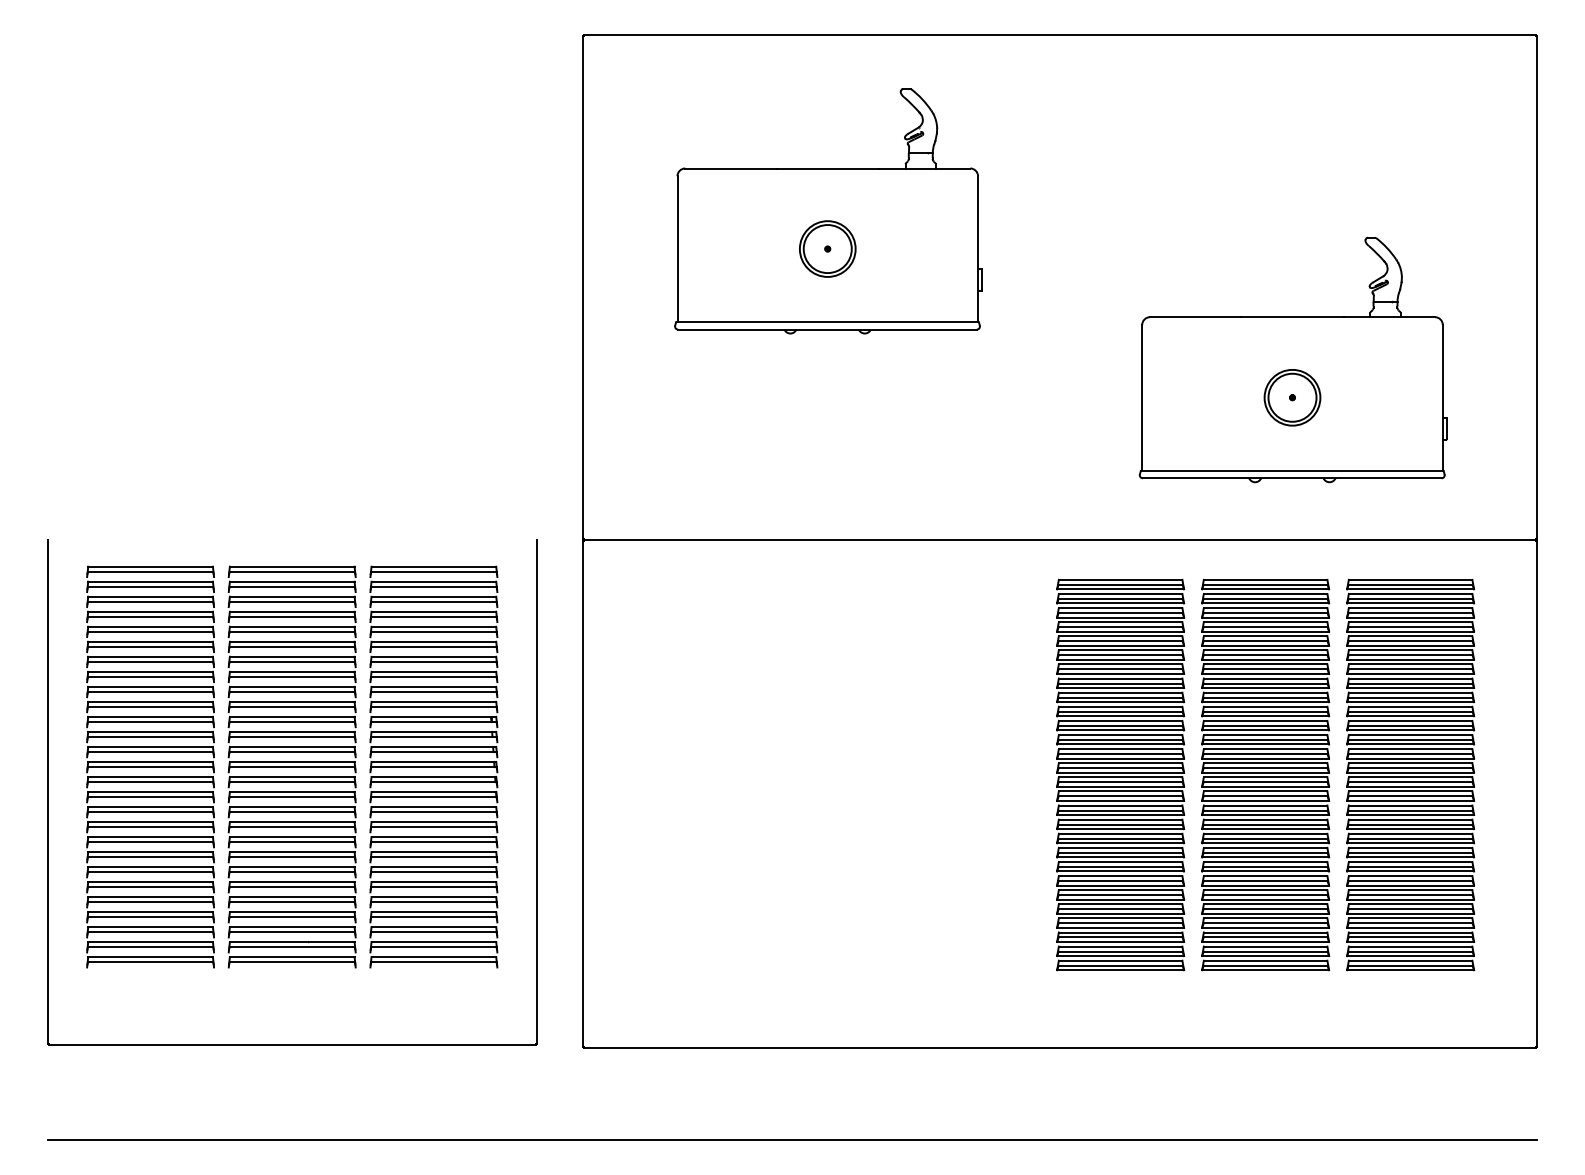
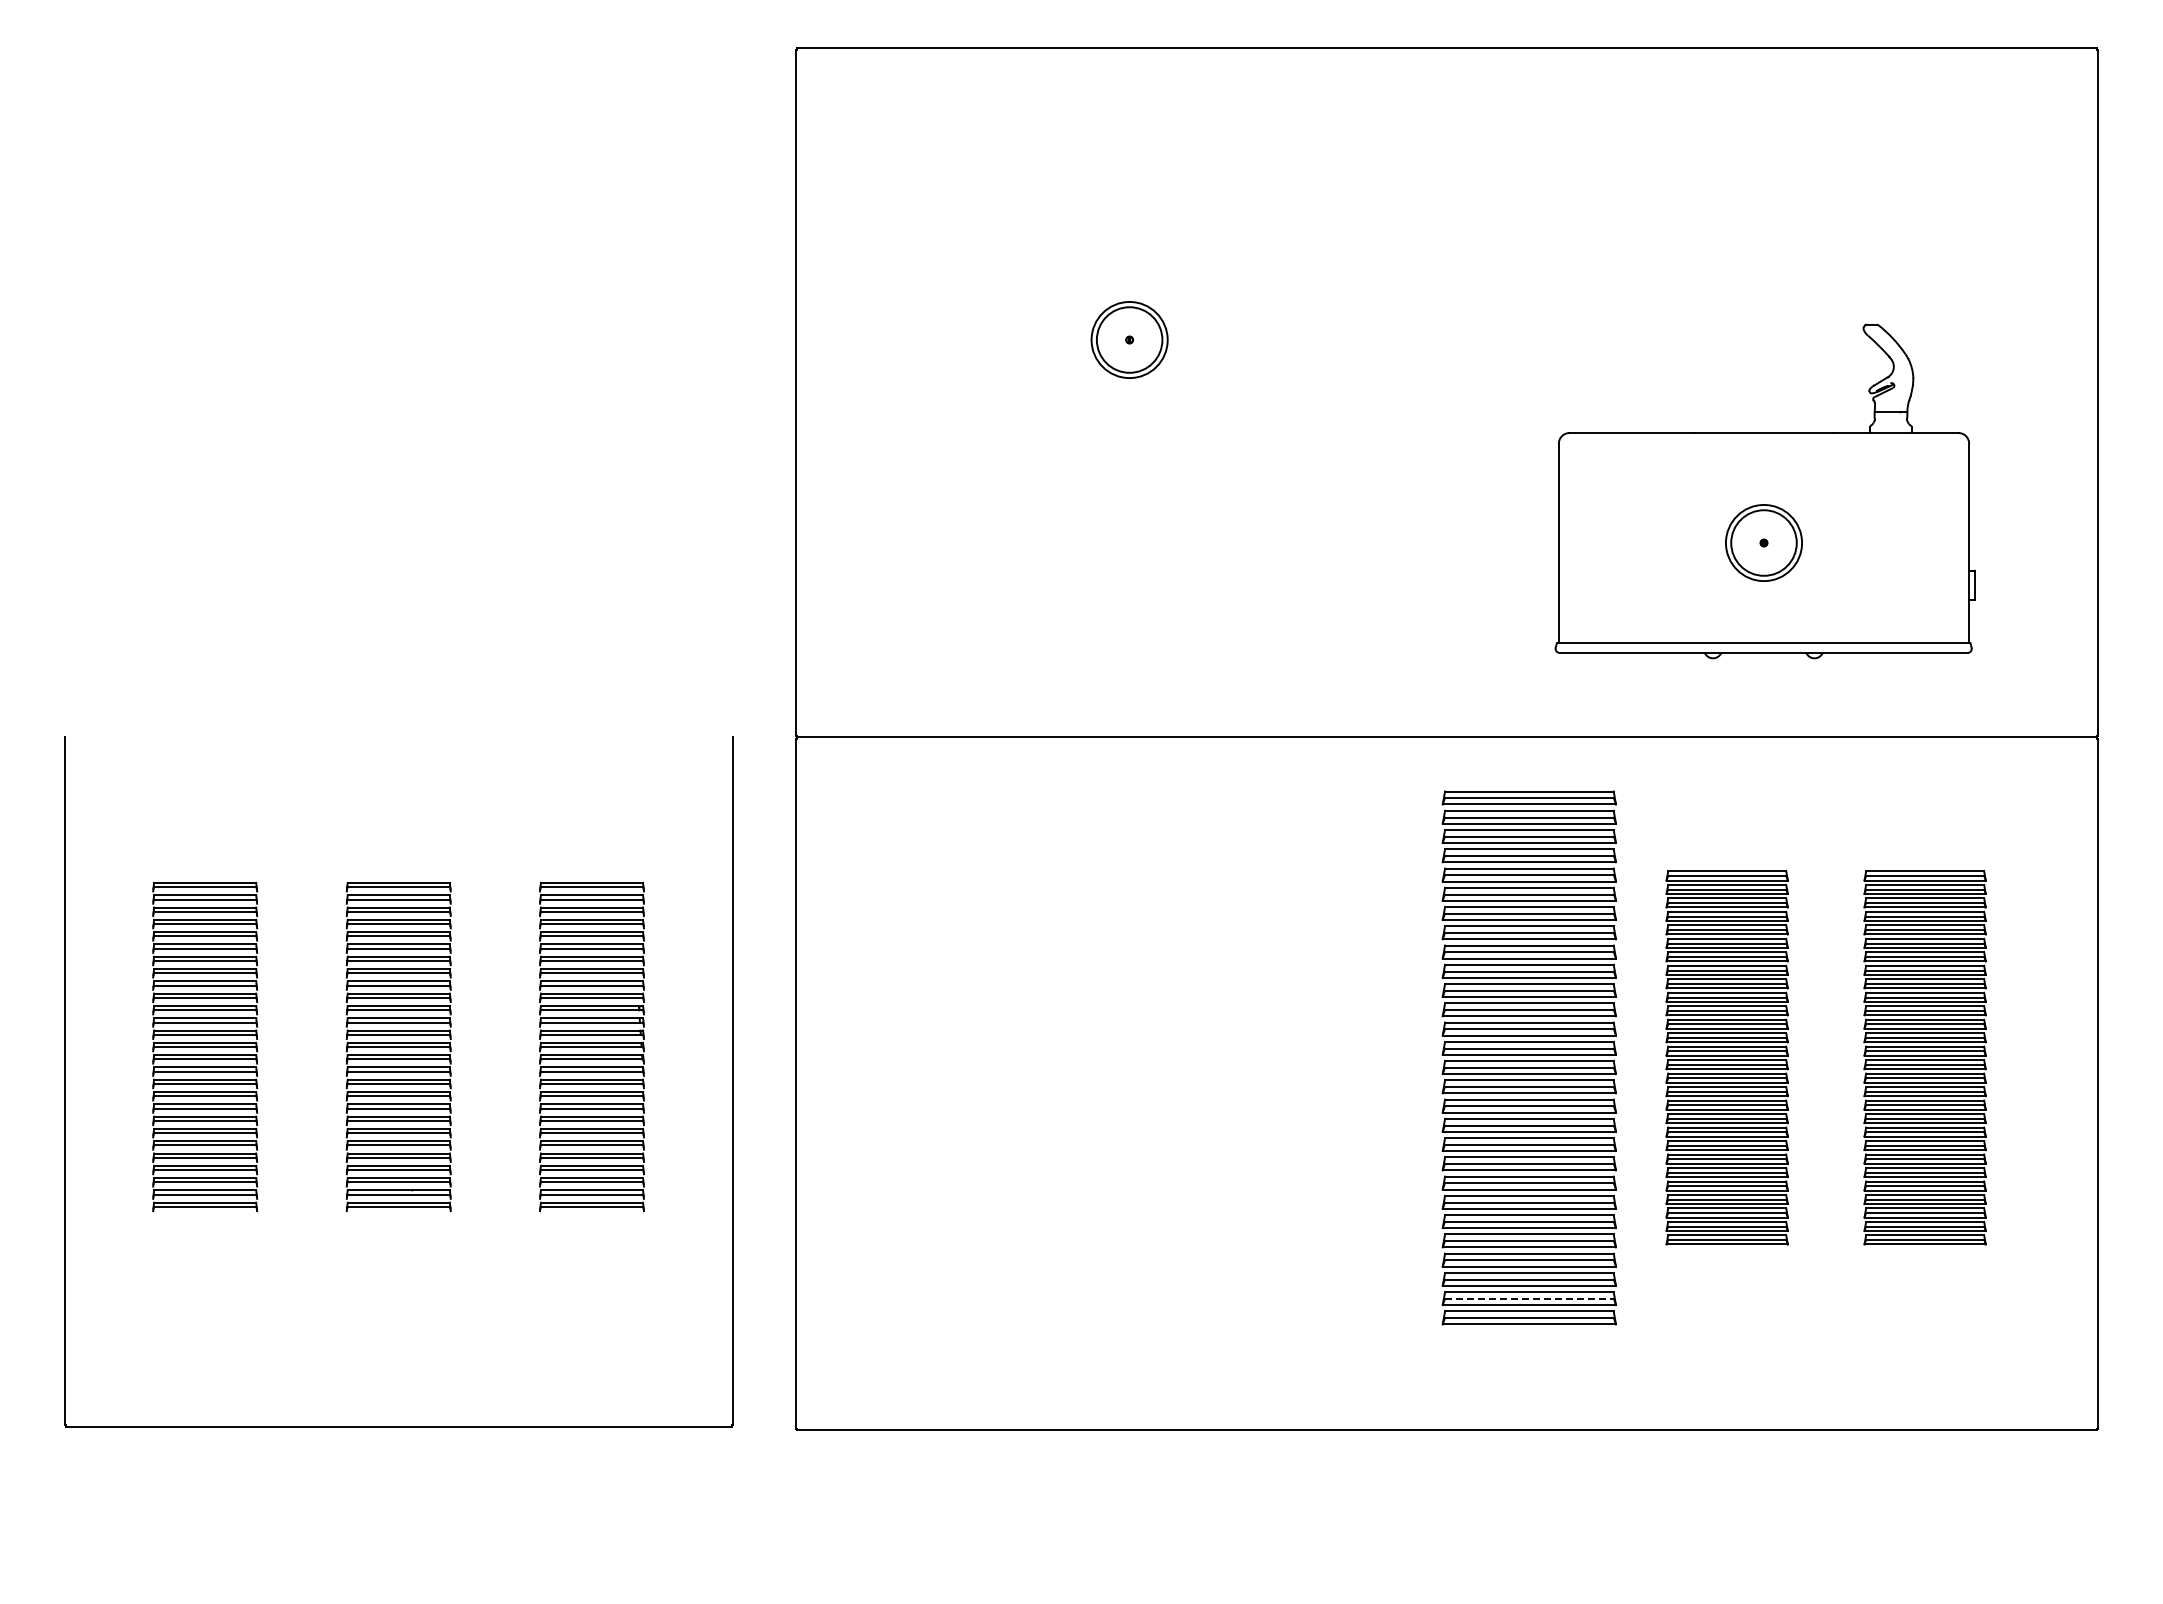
part: (828, 211) -> (1130, 288), removed
part: (150, 766) -> (204, 1046), size x0.6
part: (292, 766) -> (398, 1046), size x0.6
part: (433, 766) -> (591, 1046), size x0.6
part: (1265, 774) -> (1726, 1057), size x0.7
part: (1410, 774) -> (1924, 1057), size x0.7
line: (1120, 951) -> (1529, 1298), solid -> dashed
line: (792, 1140) -> (1081, 1556), removed

